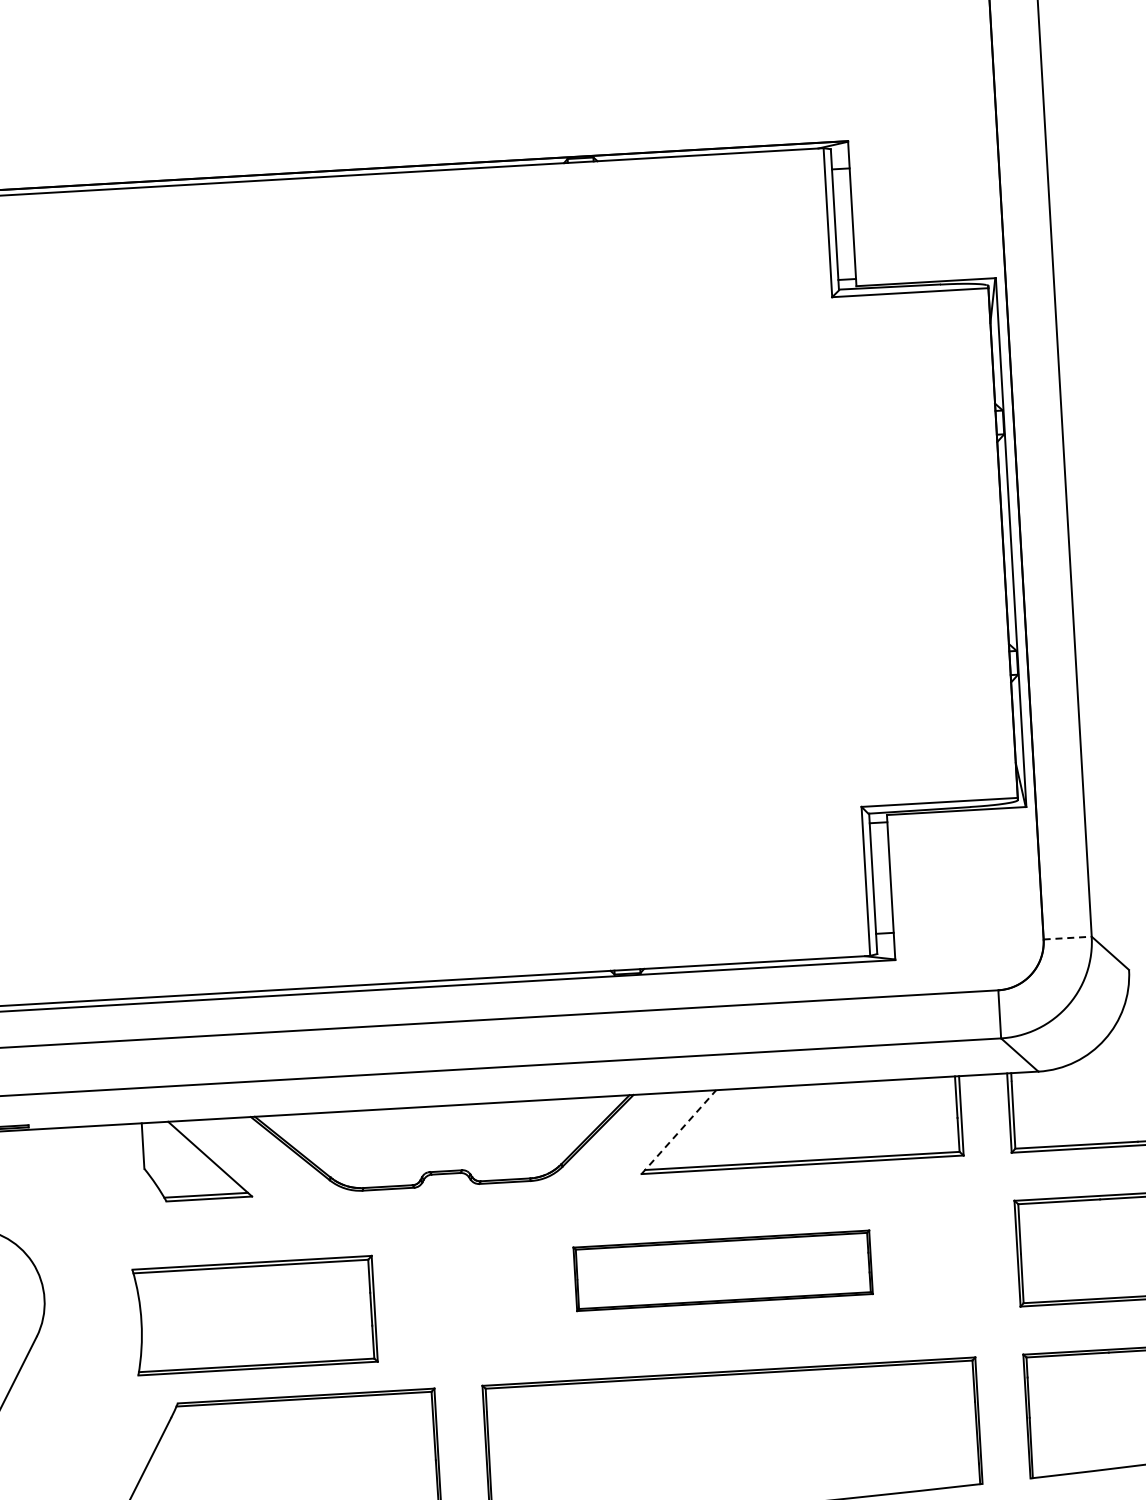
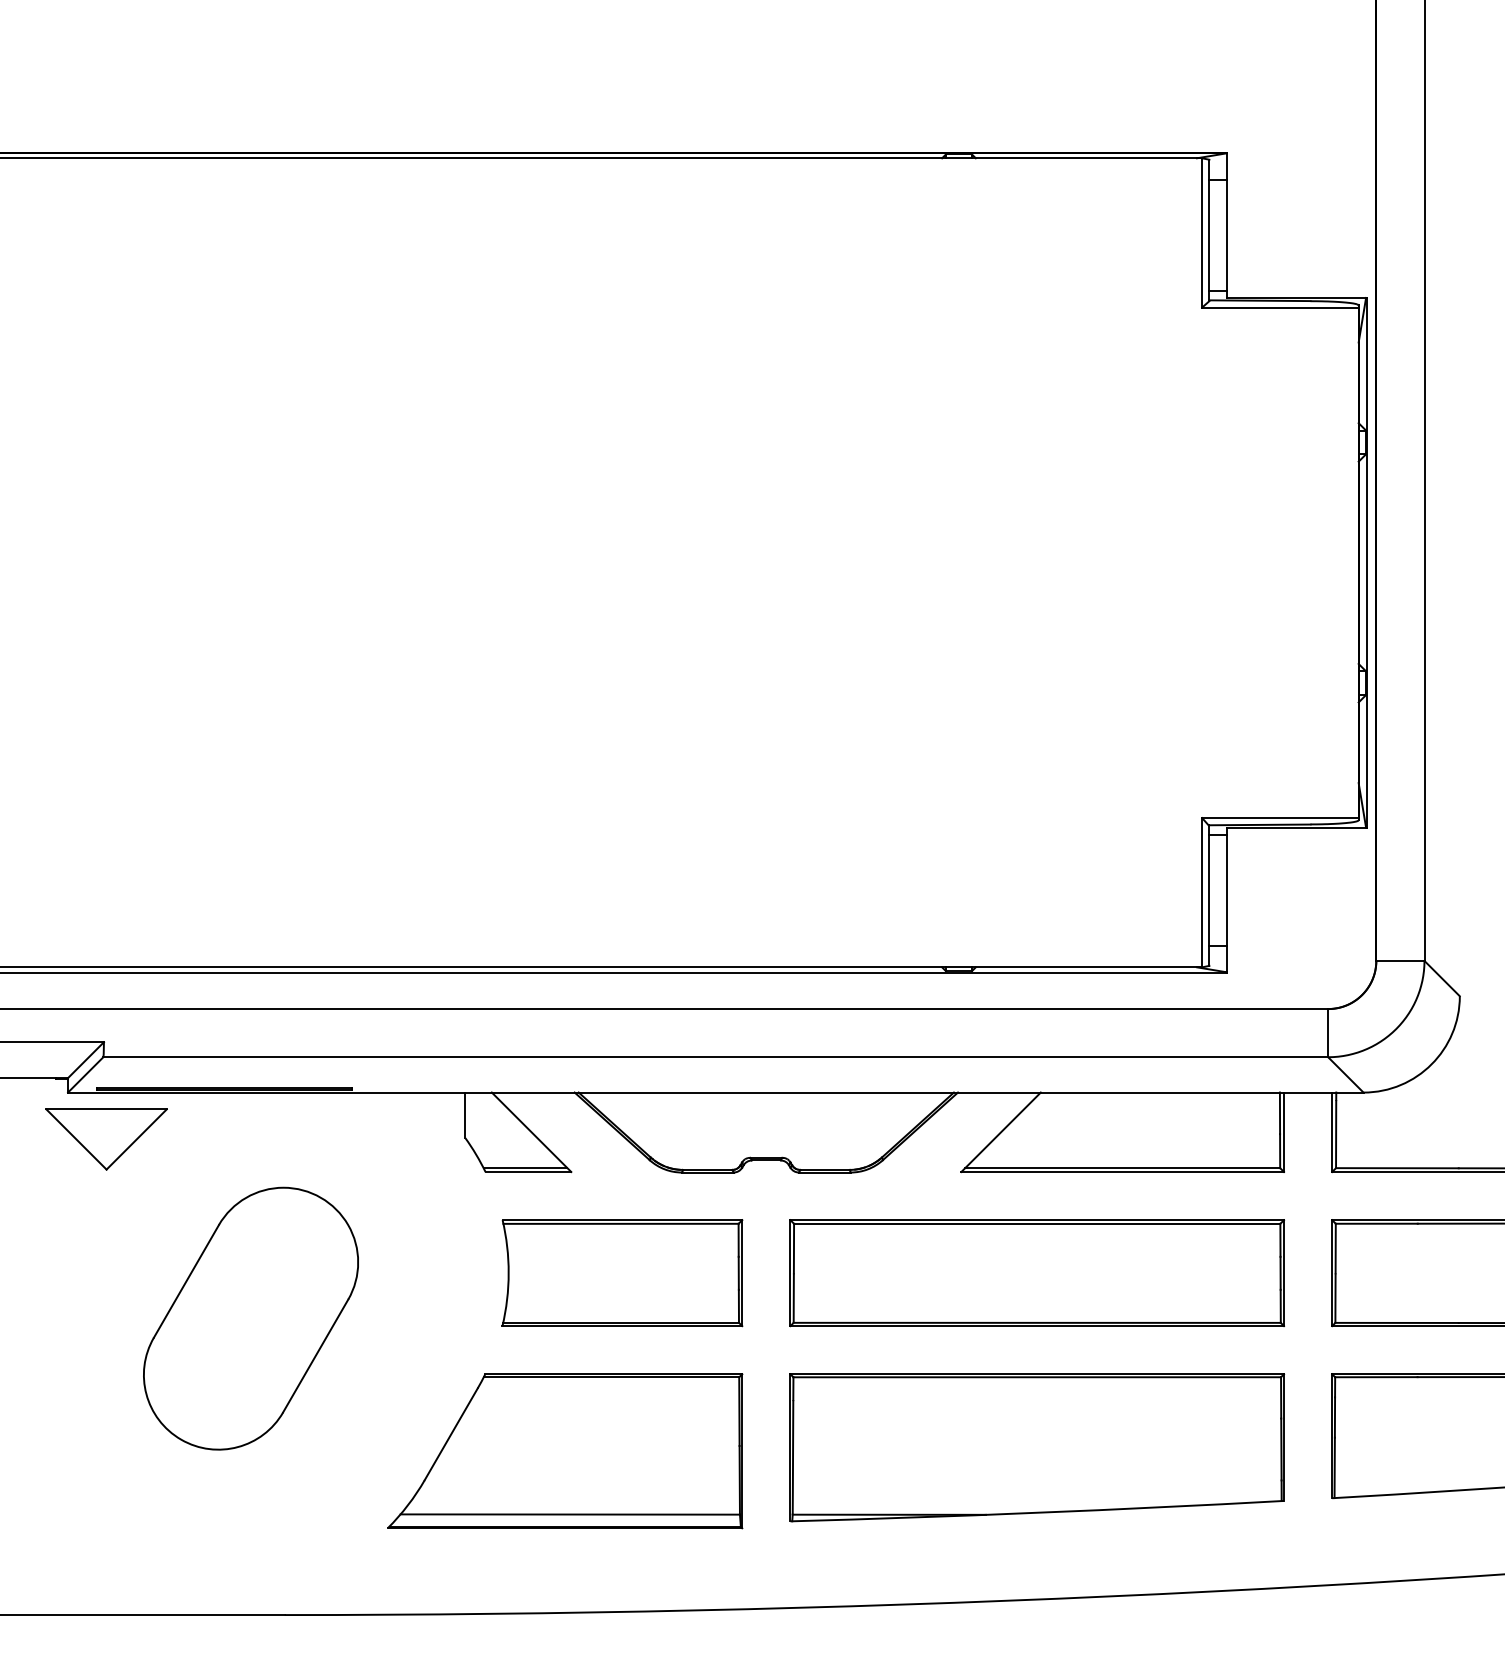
line: (1067, 937) -> (1400, 960), dashed -> solid
line: (679, 1131) -> (1001, 1131), dashed -> solid
part: (723, 1271) -> (1037, 1273), size x1.67
part: (255, 1316) -> (622, 1273), moved

